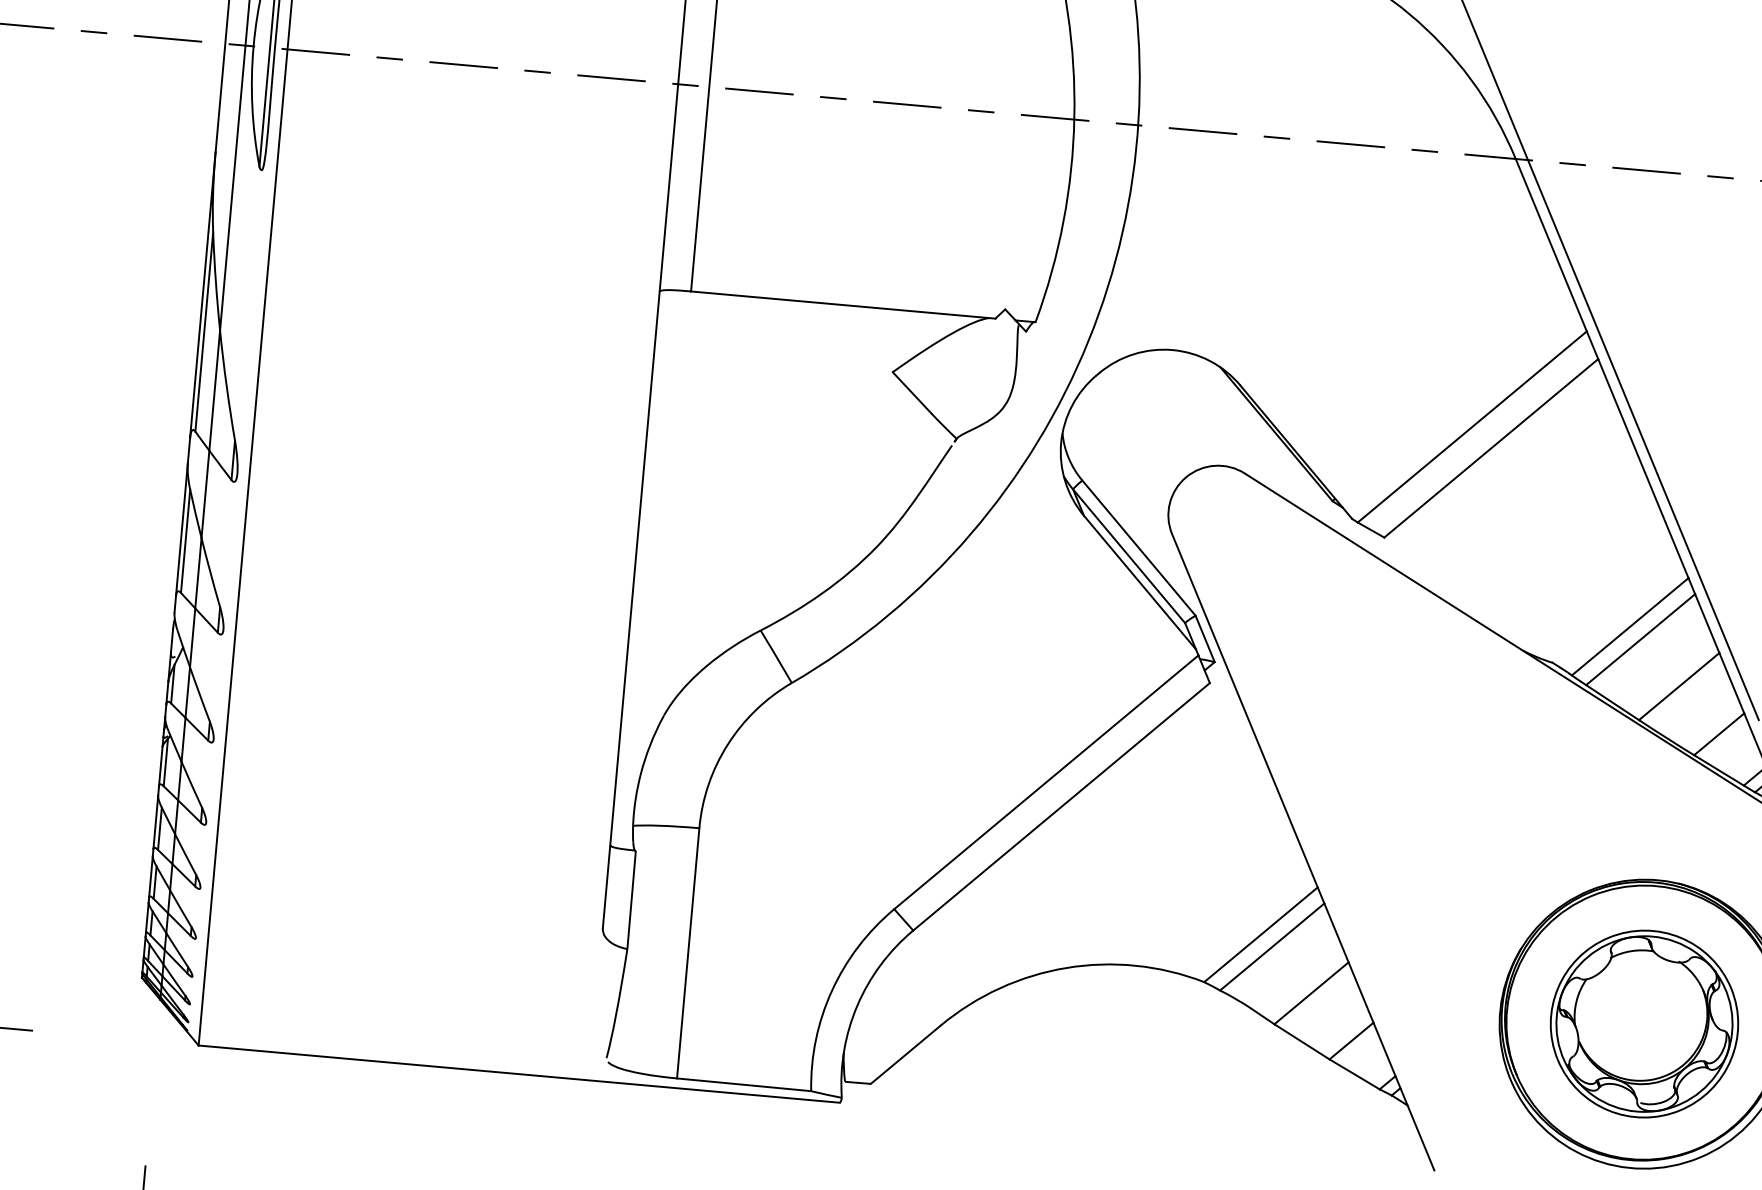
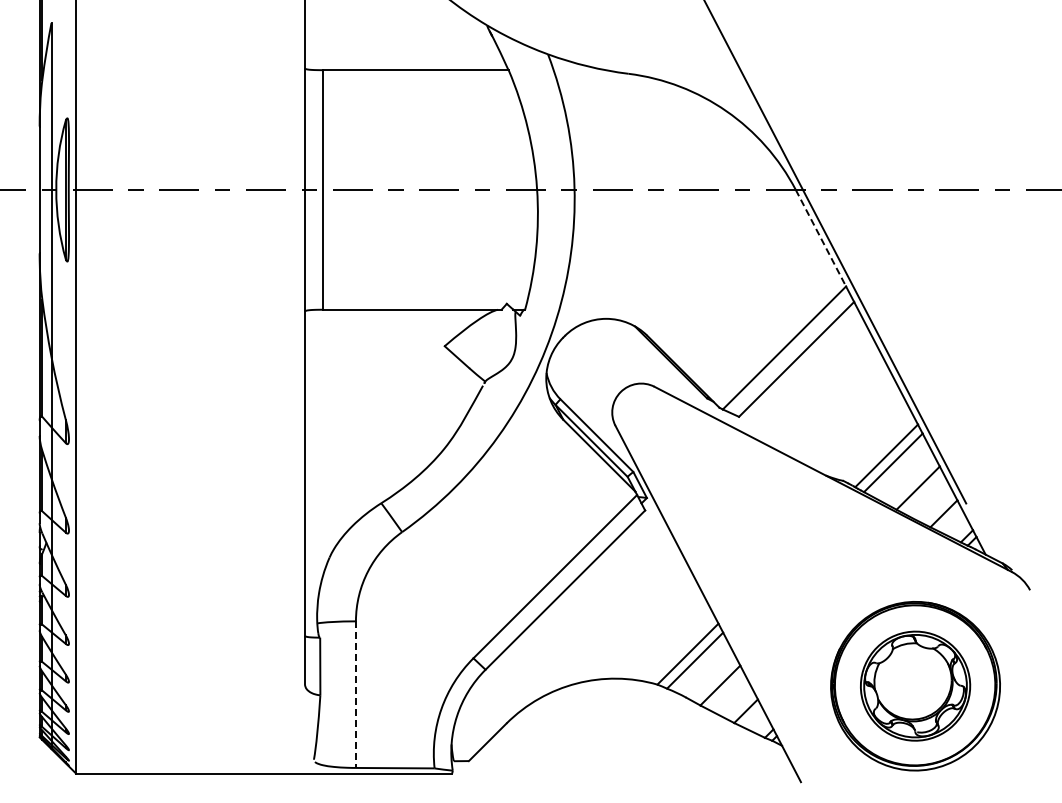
line: (1552, 245) -> (821, 238), solid -> dashed
line: (687, 954) -> (355, 695), solid -> dashed

